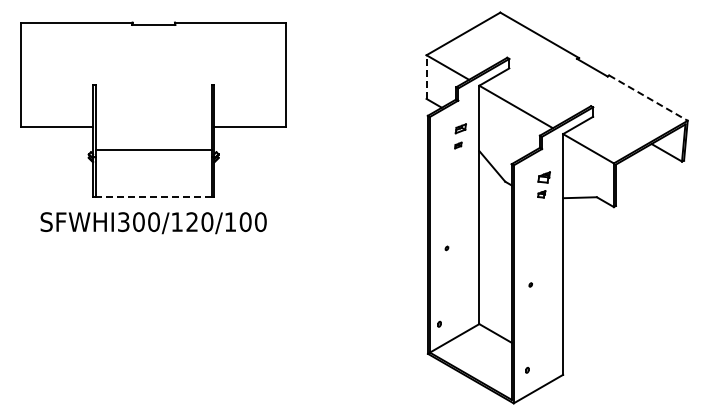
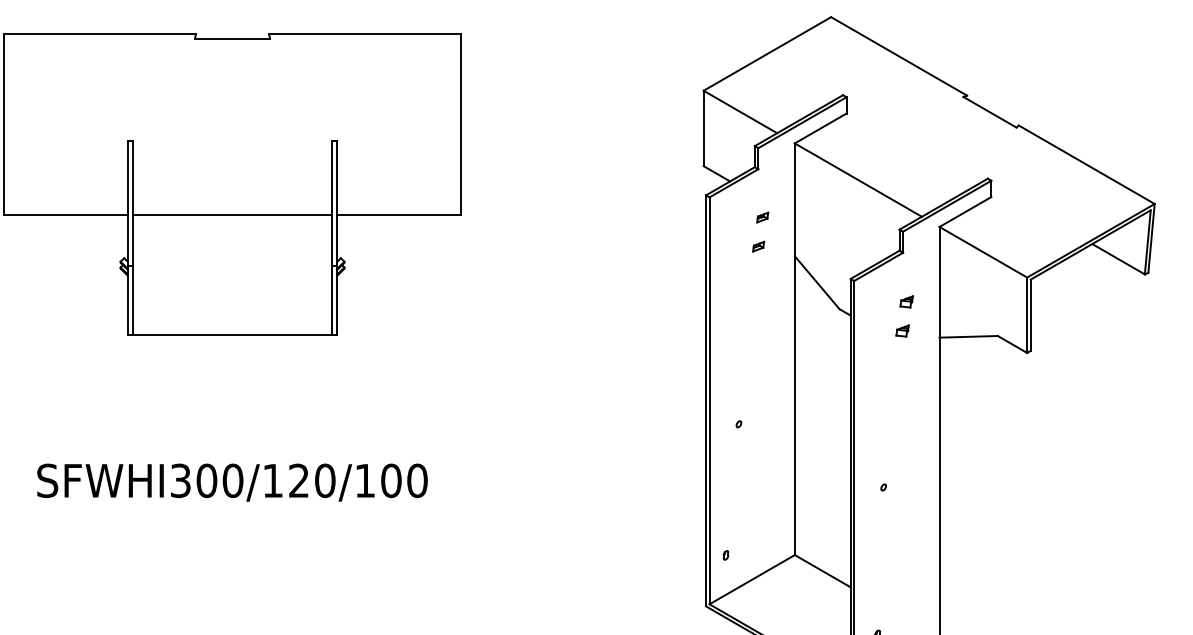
line: (426, 77) -> (703, 129), dashed -> solid
line: (648, 98) -> (1086, 165), dashed -> solid
part: (460, 128) -> (762, 217), size x0.62
line: (153, 149) -> (232, 213), moved
part: (543, 177) -> (905, 301), size x0.62
line: (153, 196) -> (232, 334), dashed -> solid
text: (153, 223) -> (232, 483), moved

